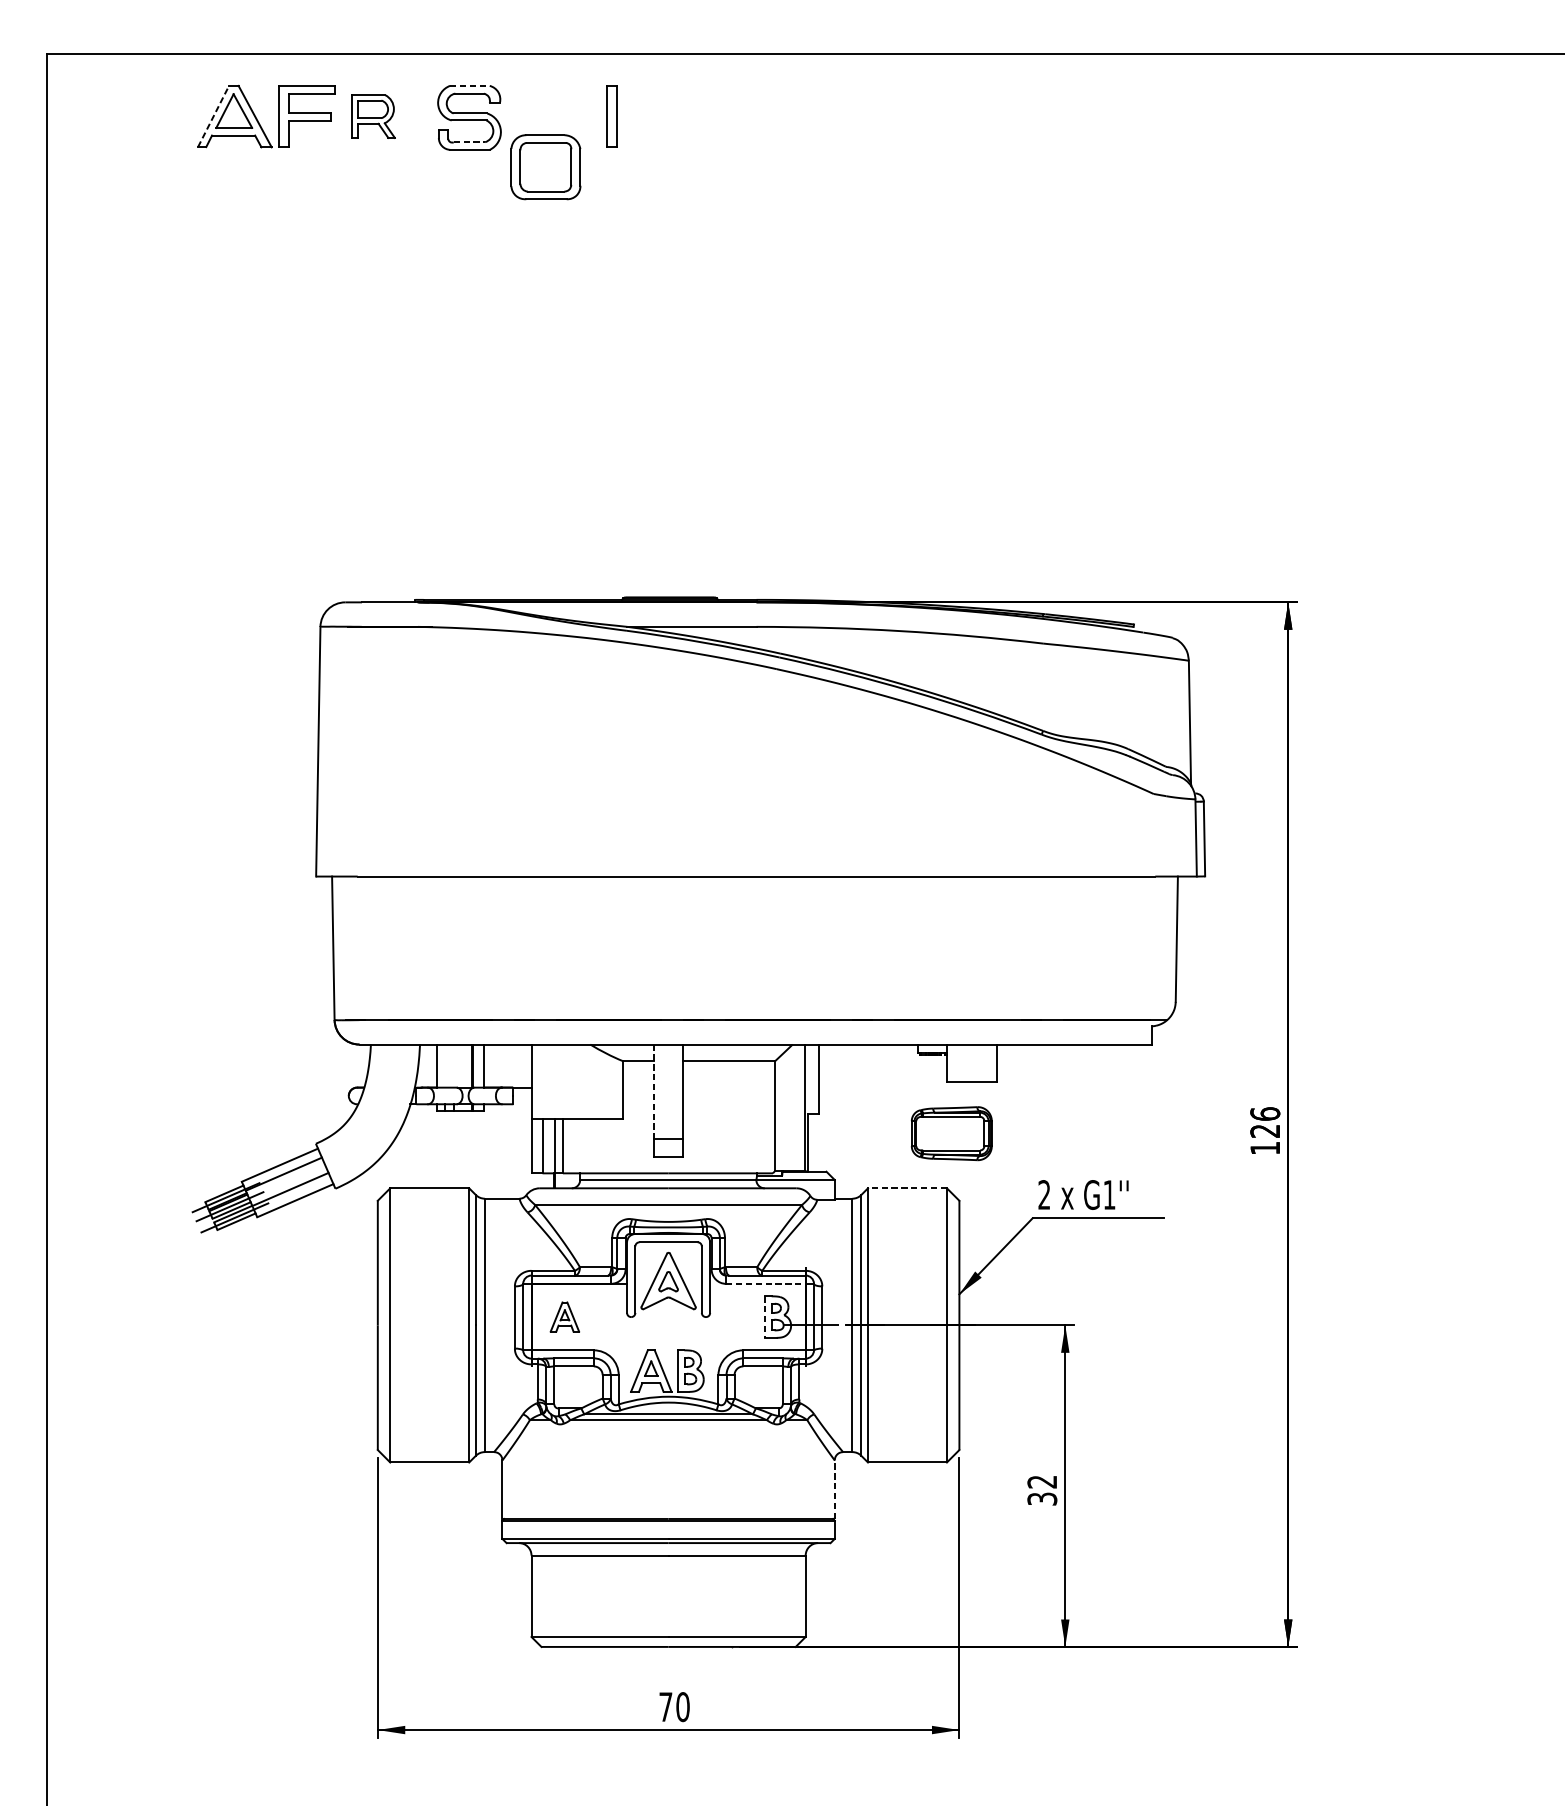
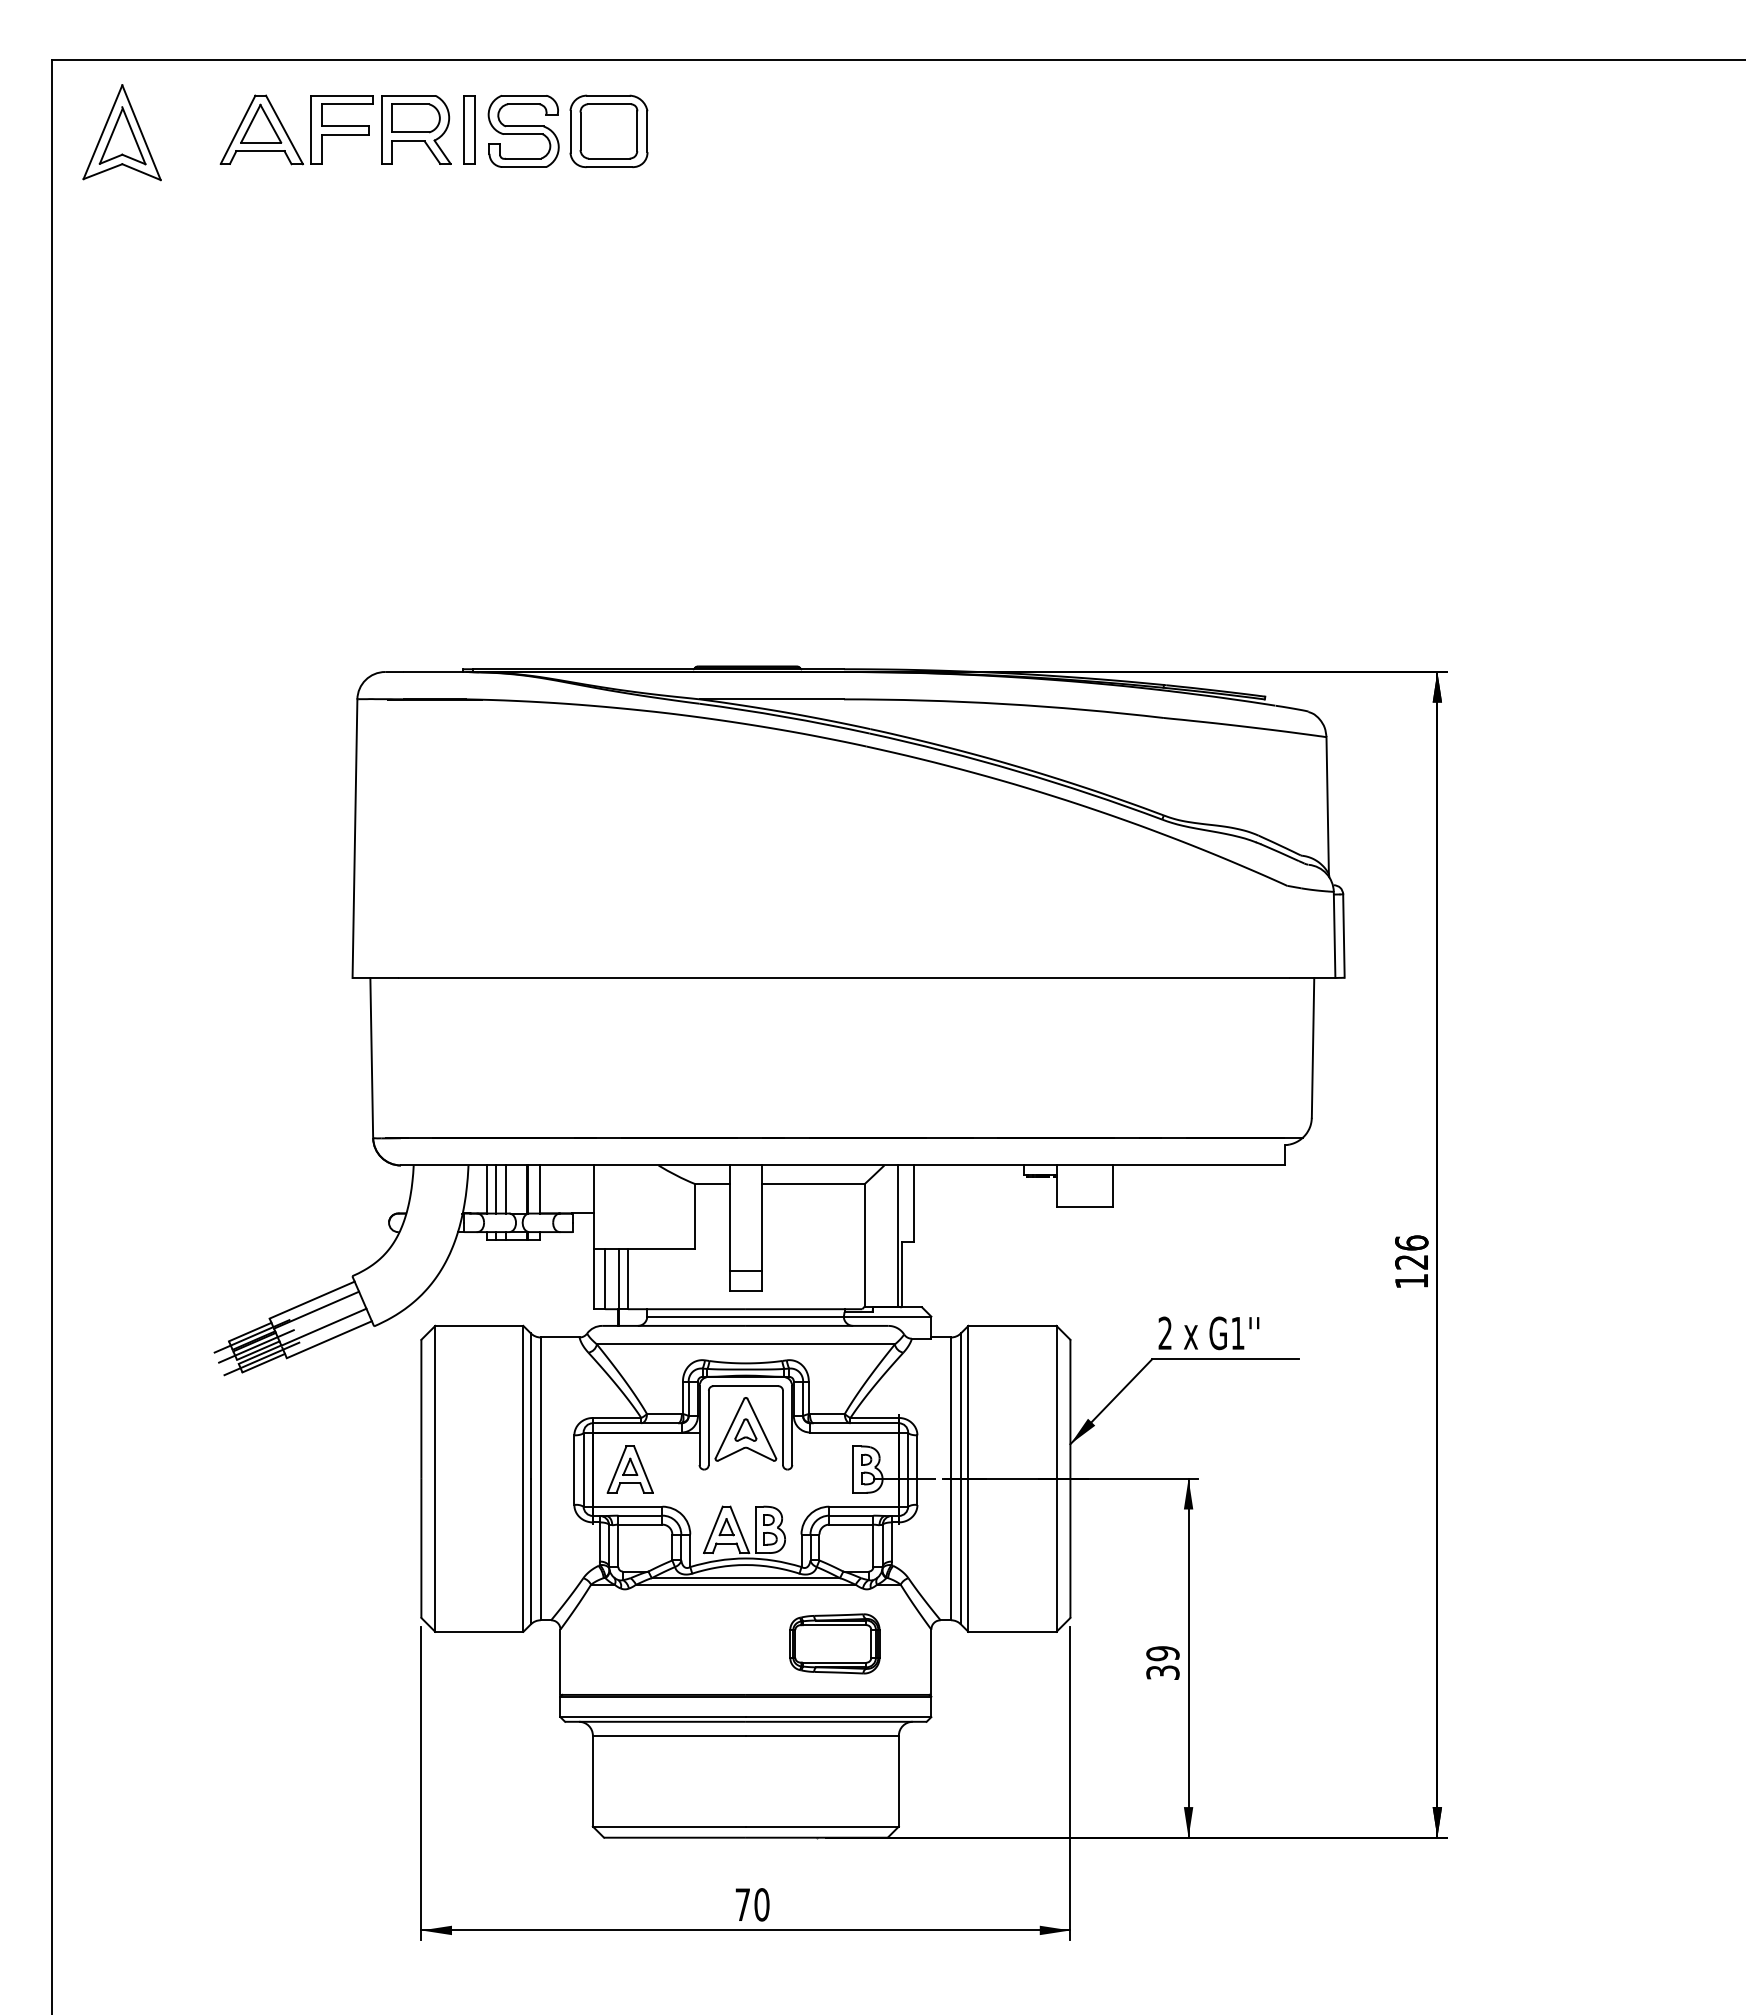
line: (470, 85) -> (524, 95), dashed -> solid
line: (213, 116) -> (238, 129), dashed -> solid
part: (373, 116) -> (416, 129), size x1.43
part: (611, 116) -> (469, 129), moved
part: (109, 118) -> (121, 132), added
line: (469, 142) -> (523, 158), dashed -> solid
part: (545, 167) -> (608, 131), moved
line: (445, 1066) -> (496, 1189), added
line: (454, 1066) -> (506, 1189), added
line: (653, 1092) -> (729, 1218), dashed -> solid
part: (951, 1133) -> (834, 1643), moved
line: (906, 1187) -> (1011, 1325), dashed -> solid
line: (766, 1283) -> (855, 1432), dashed -> solid
part: (564, 1316) -> (629, 1469), size x1.43
line: (765, 1317) -> (853, 1470), dashed -> solid
text: (1041, 1481) -> (1162, 1653), 32 -> 39
line: (834, 1489) -> (931, 1662), dashed -> solid

